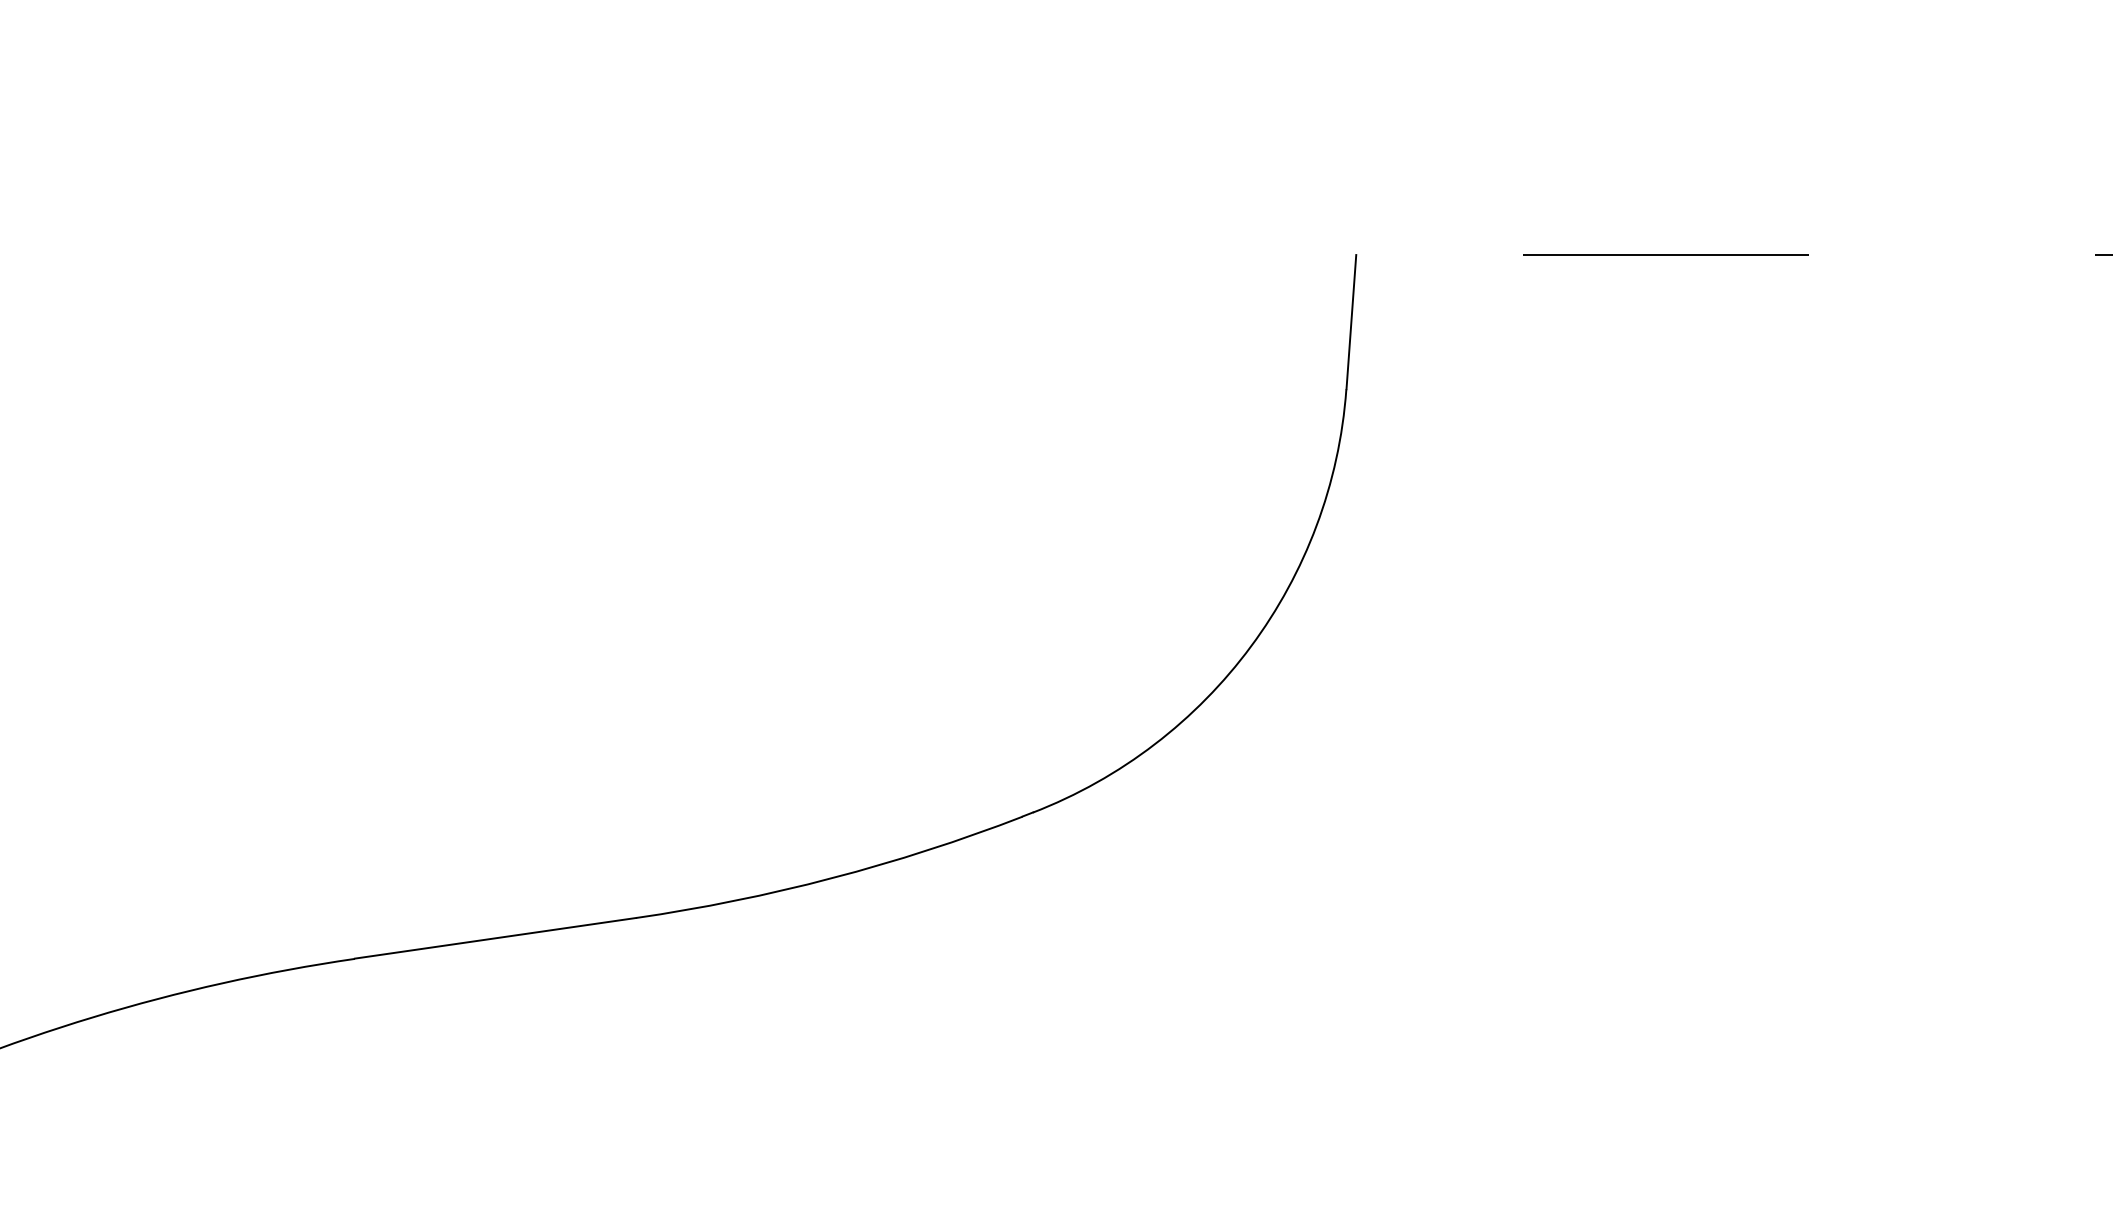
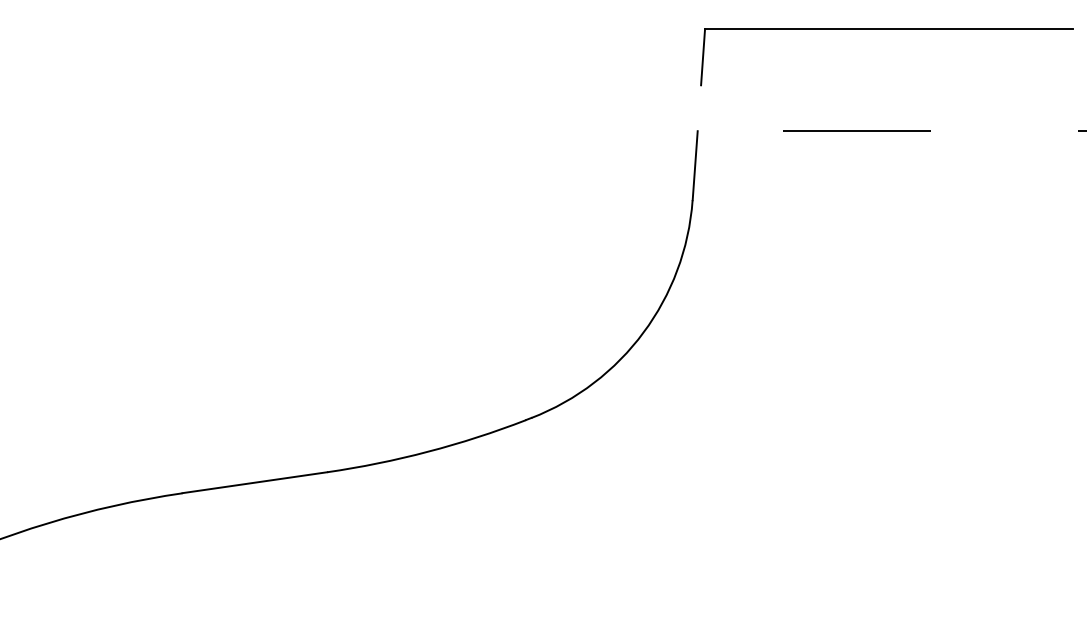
part: (1723, 57) -> (886, 29), added

